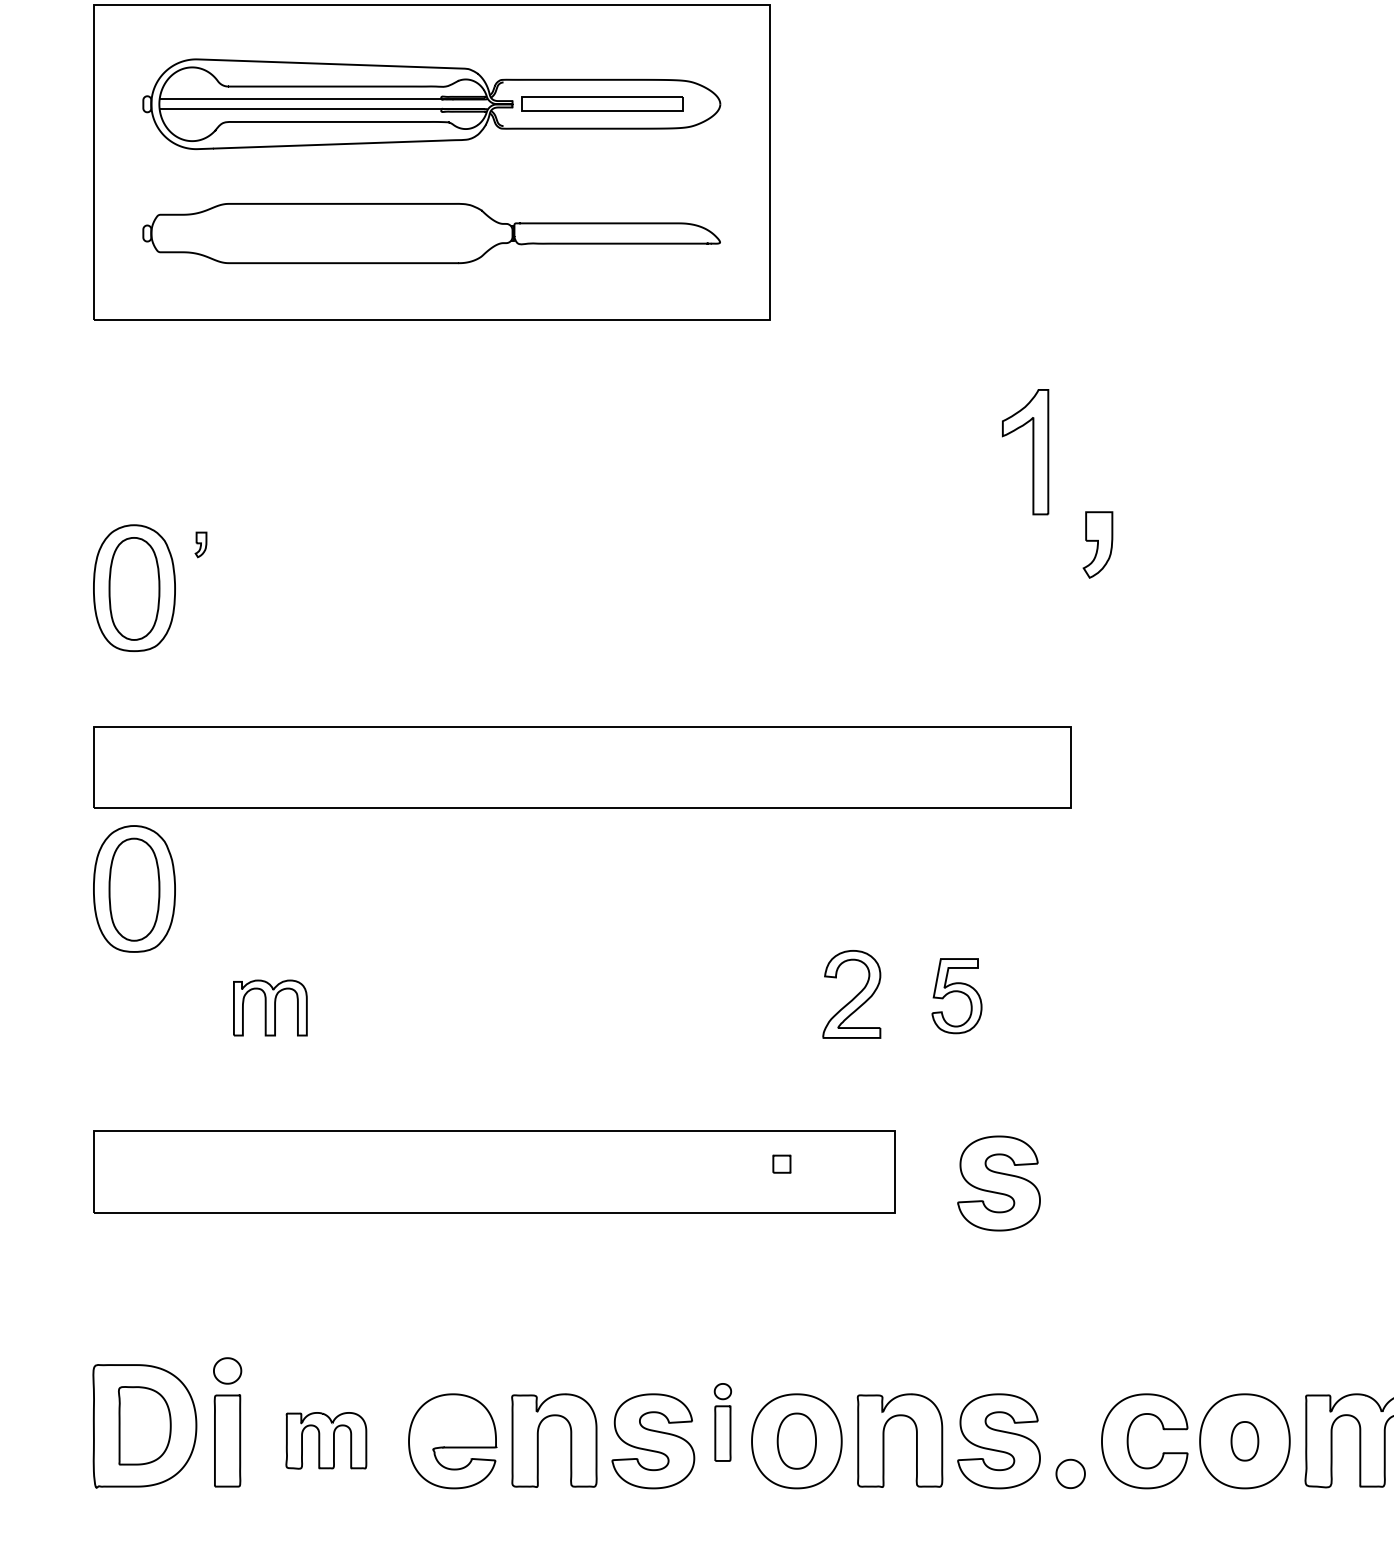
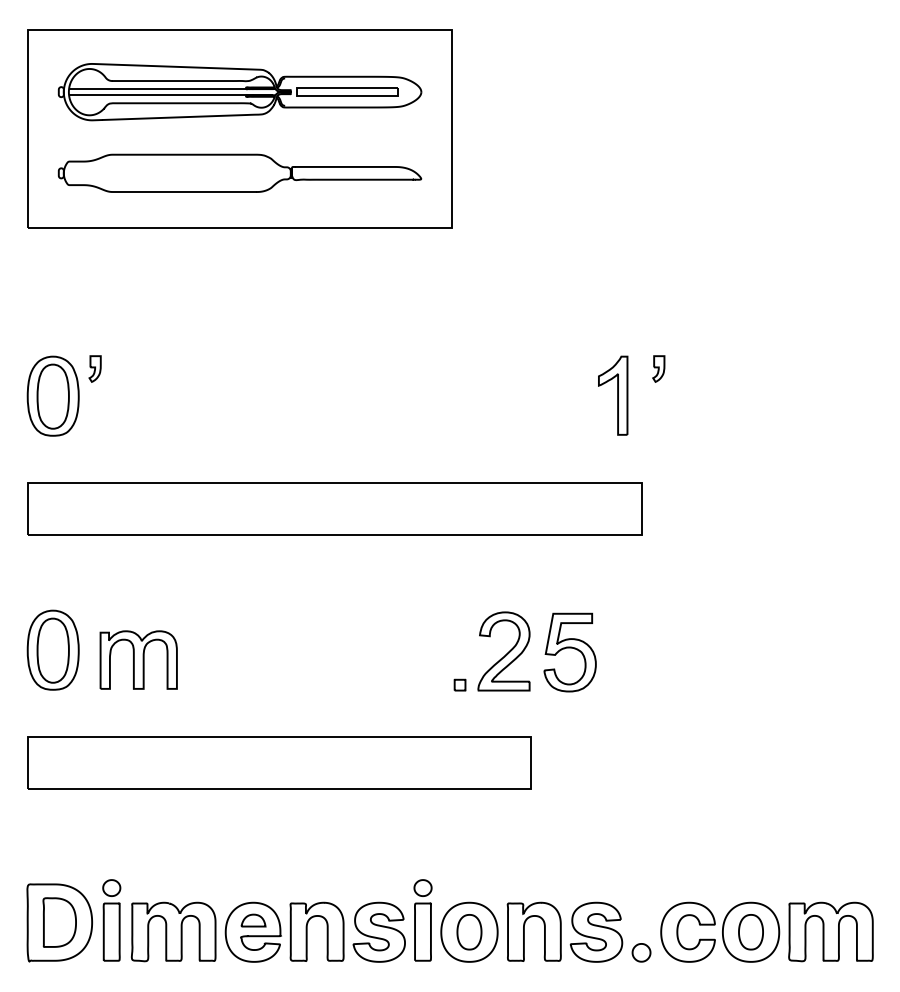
part: (1026, 451) -> (613, 395), moved
part: (200, 544) -> (94, 368), size x1.67
part: (1097, 544) -> (658, 368), size x0.62
part: (133, 887) -> (52, 649), moved
part: (851, 994) -> (503, 651), size x1.43
part: (956, 996) -> (569, 652), size x1.67
part: (270, 1007) -> (138, 659), size x1.67
part: (780, 1163) -> (459, 684), moved
part: (999, 1182) -> (596, 769), removed
part: (453, 1422) -> (253, 920), added
part: (722, 1422) -> (422, 920), size x1.67
part: (325, 1440) -> (173, 931), size x1.67
part: (1244, 1441) -> (750, 932), size x1.43

